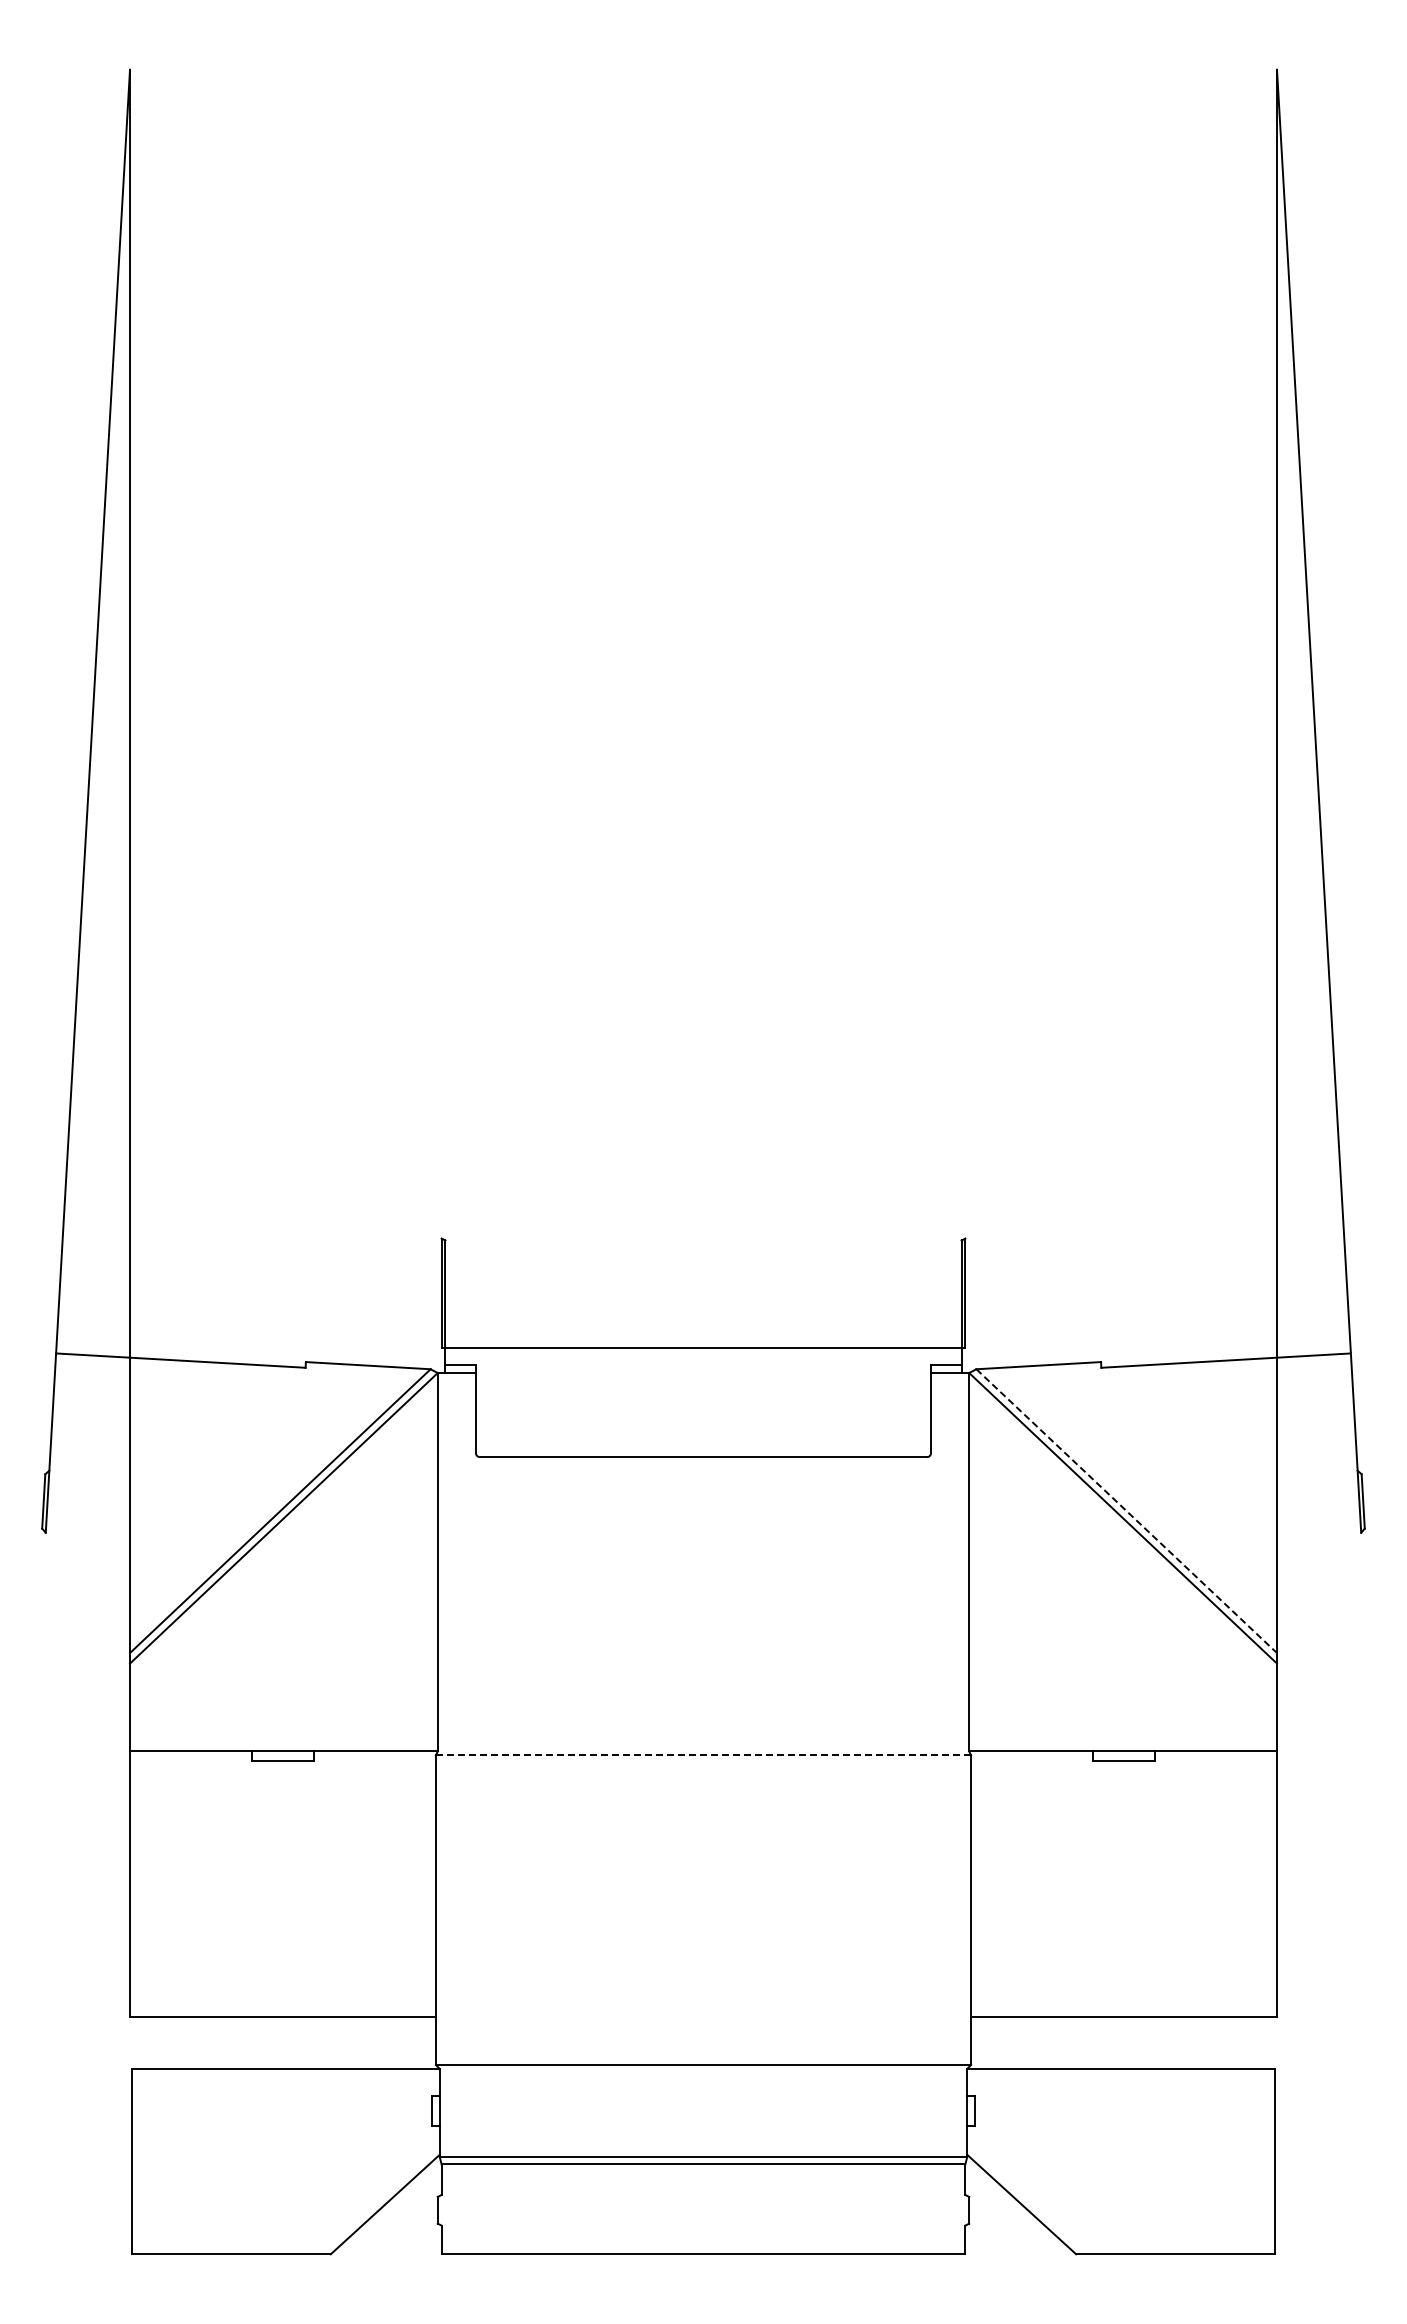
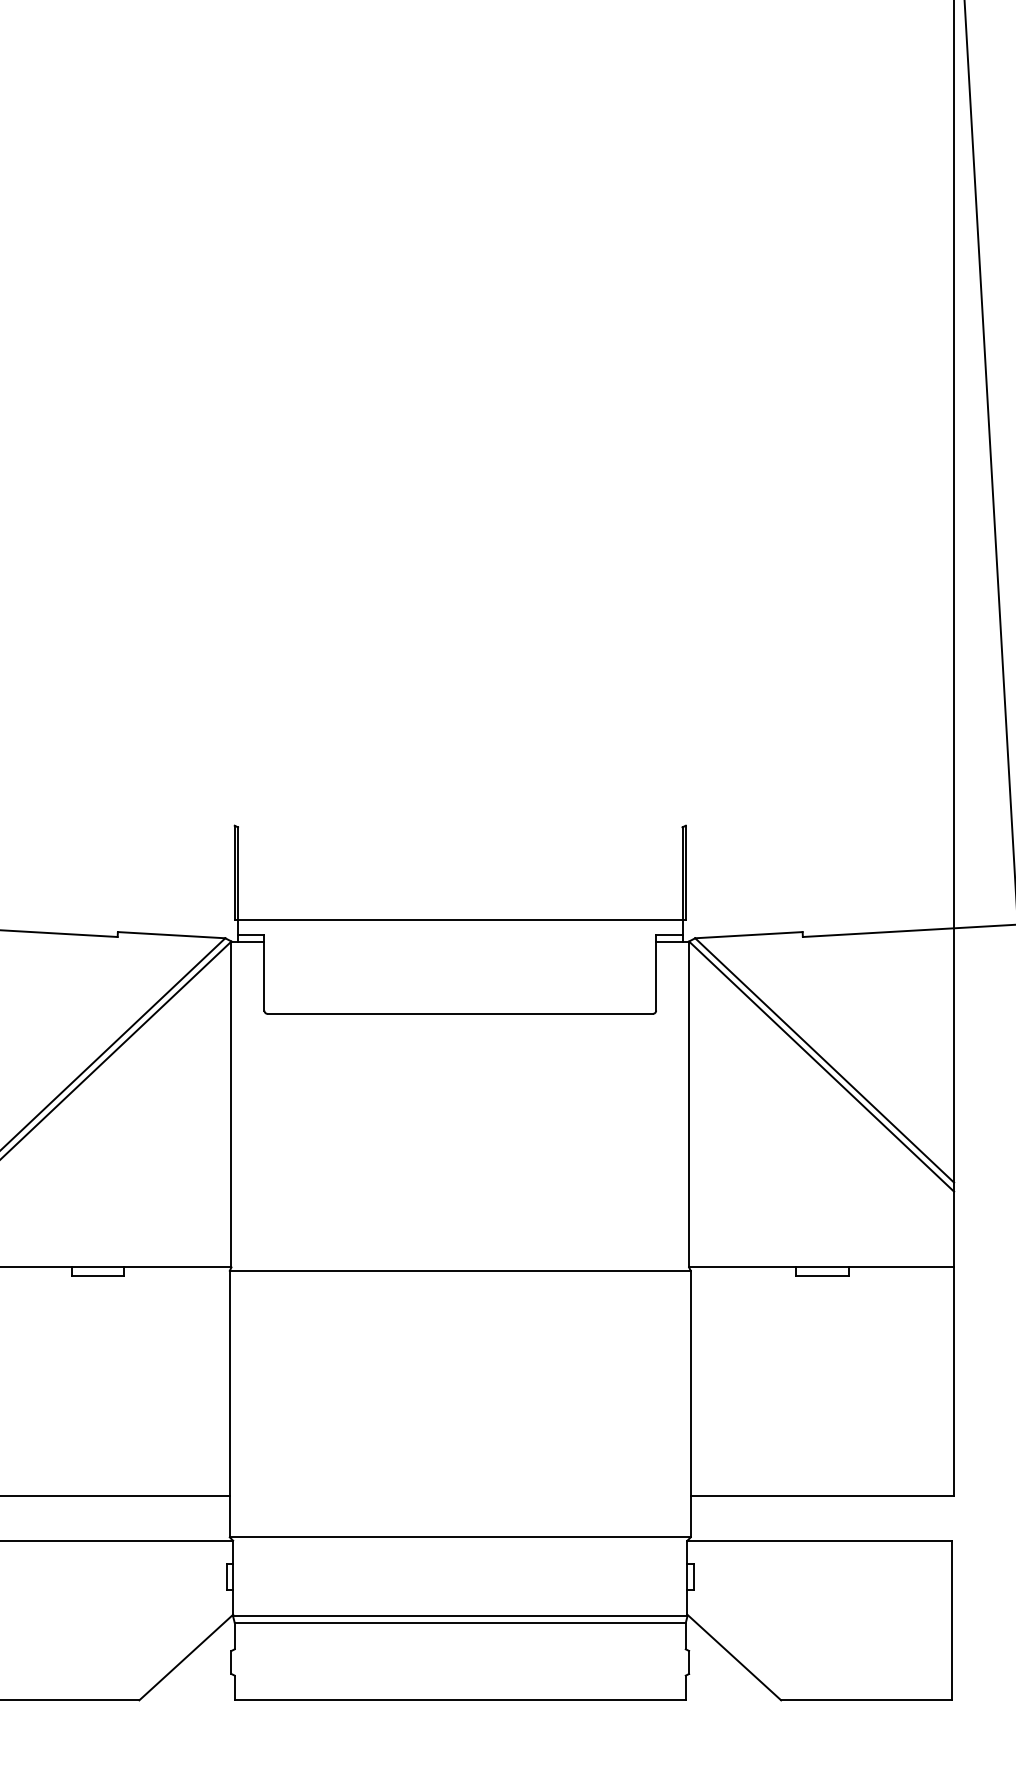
line: (1126, 1511) -> (824, 1060), dashed -> solid
line: (703, 1755) -> (460, 1270), dashed -> solid

